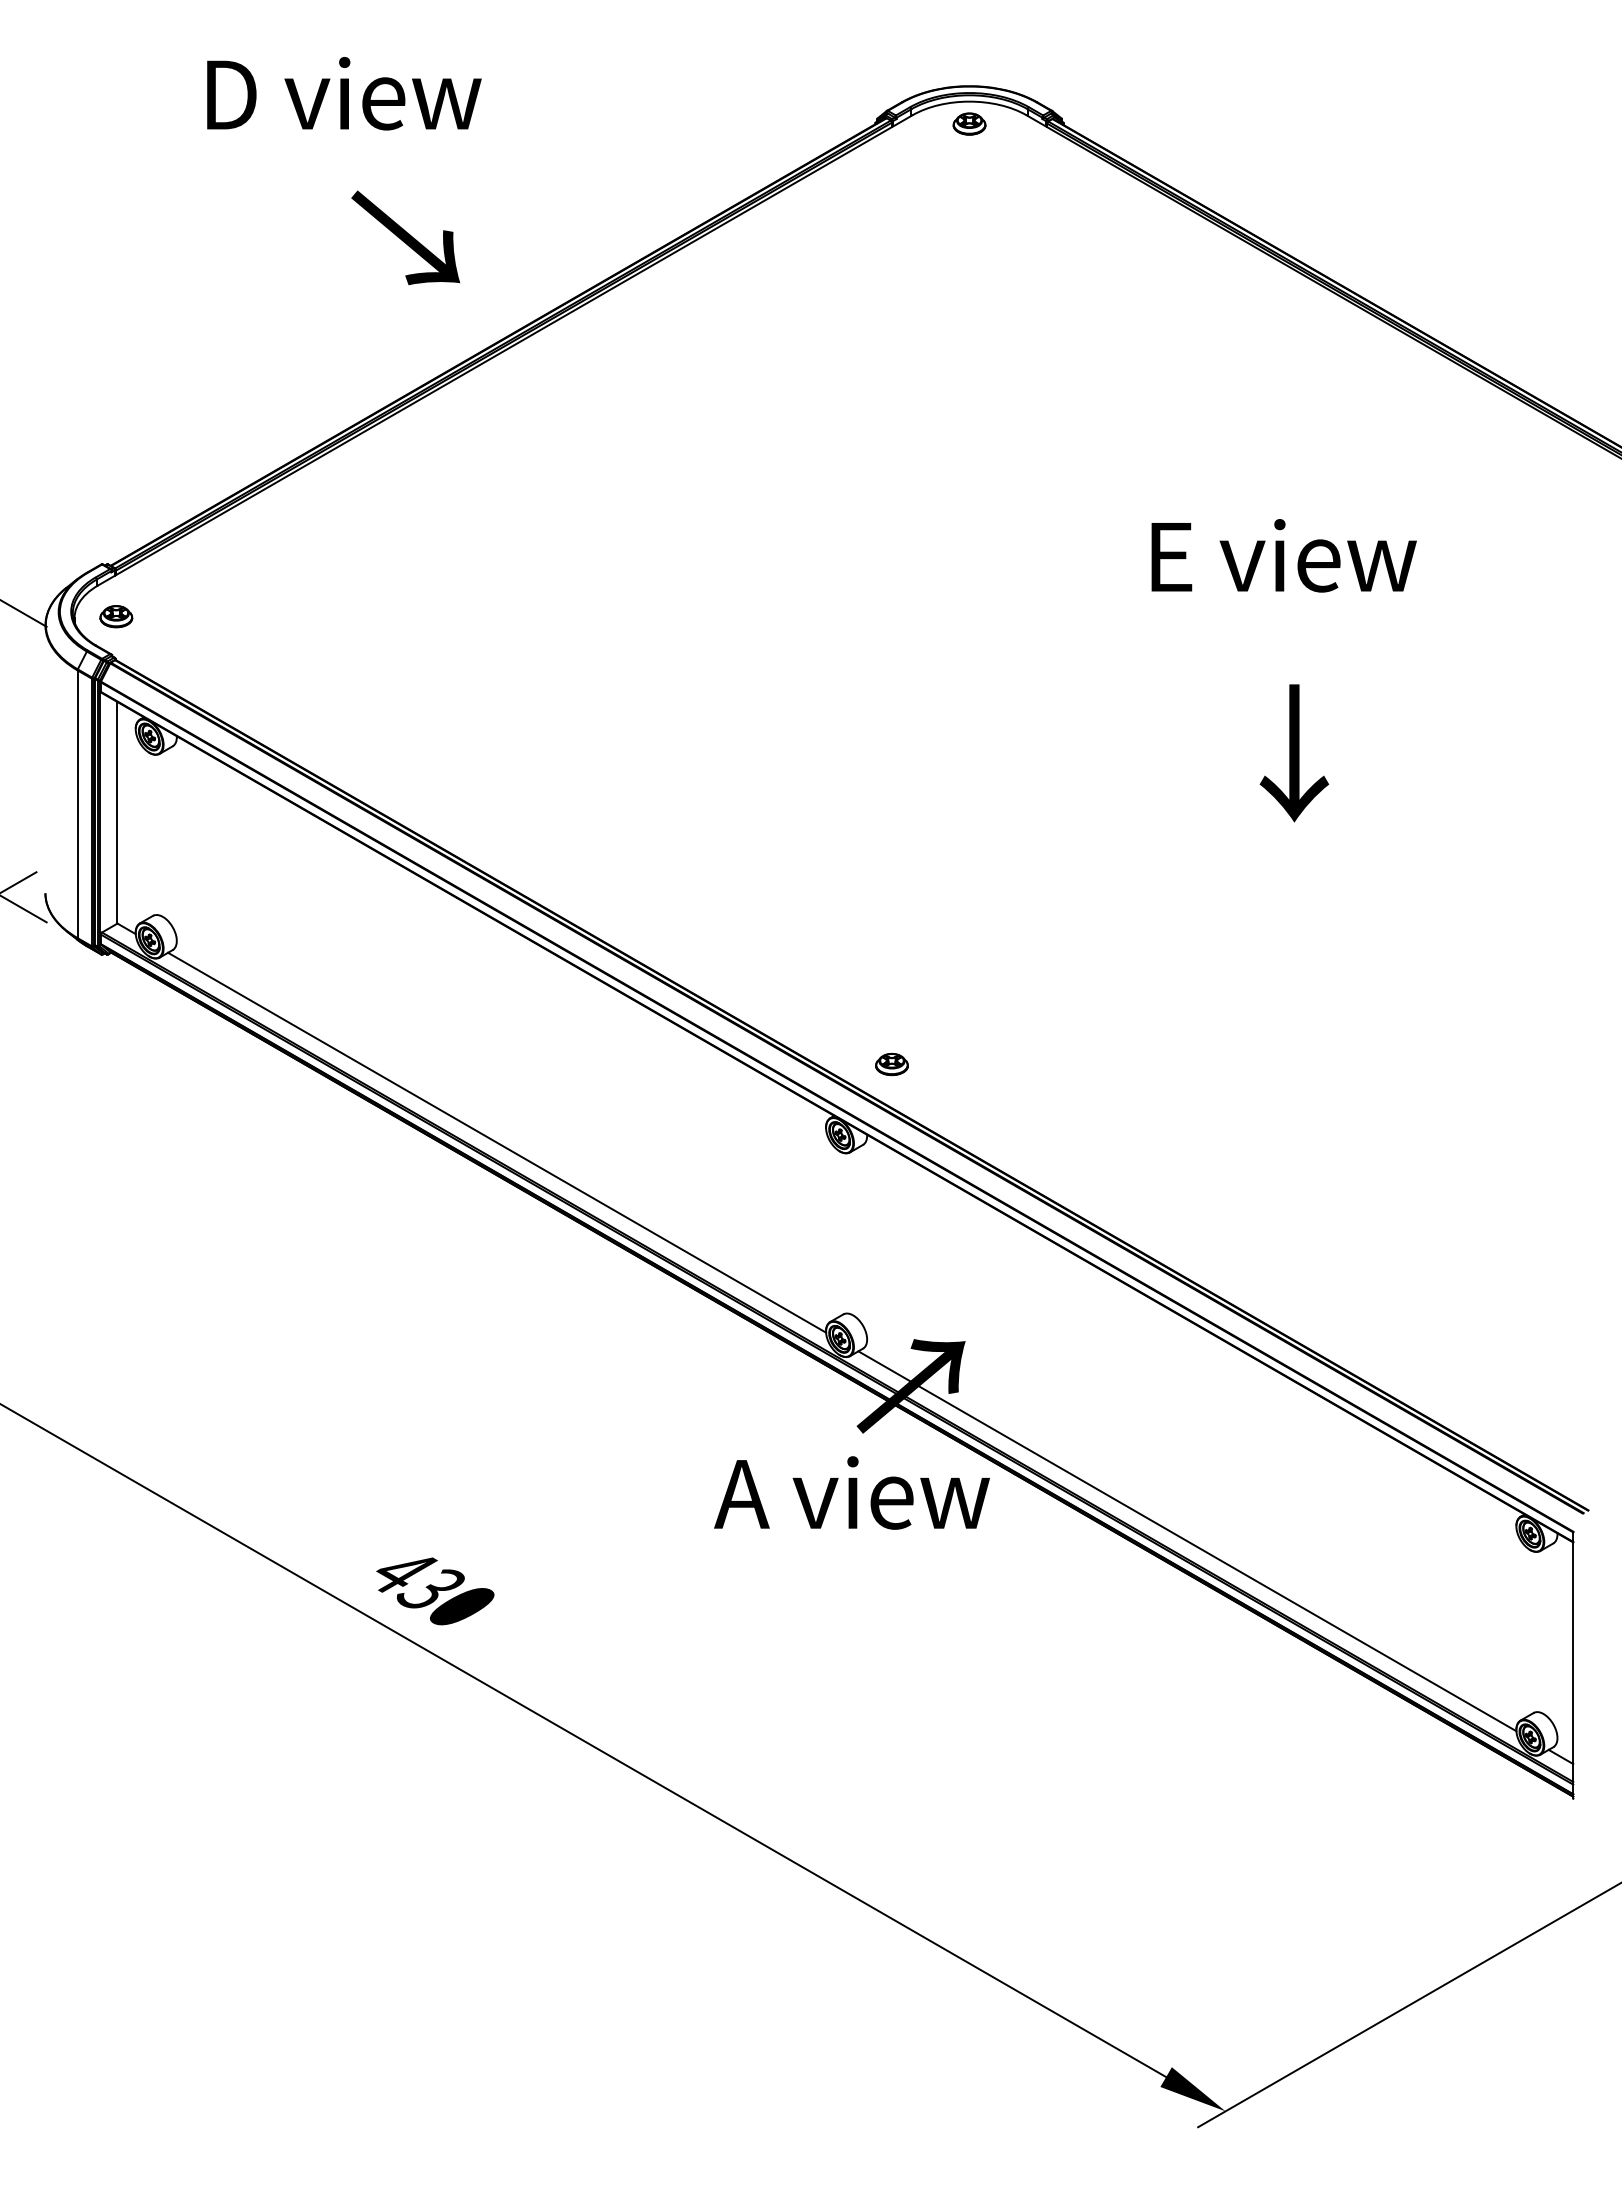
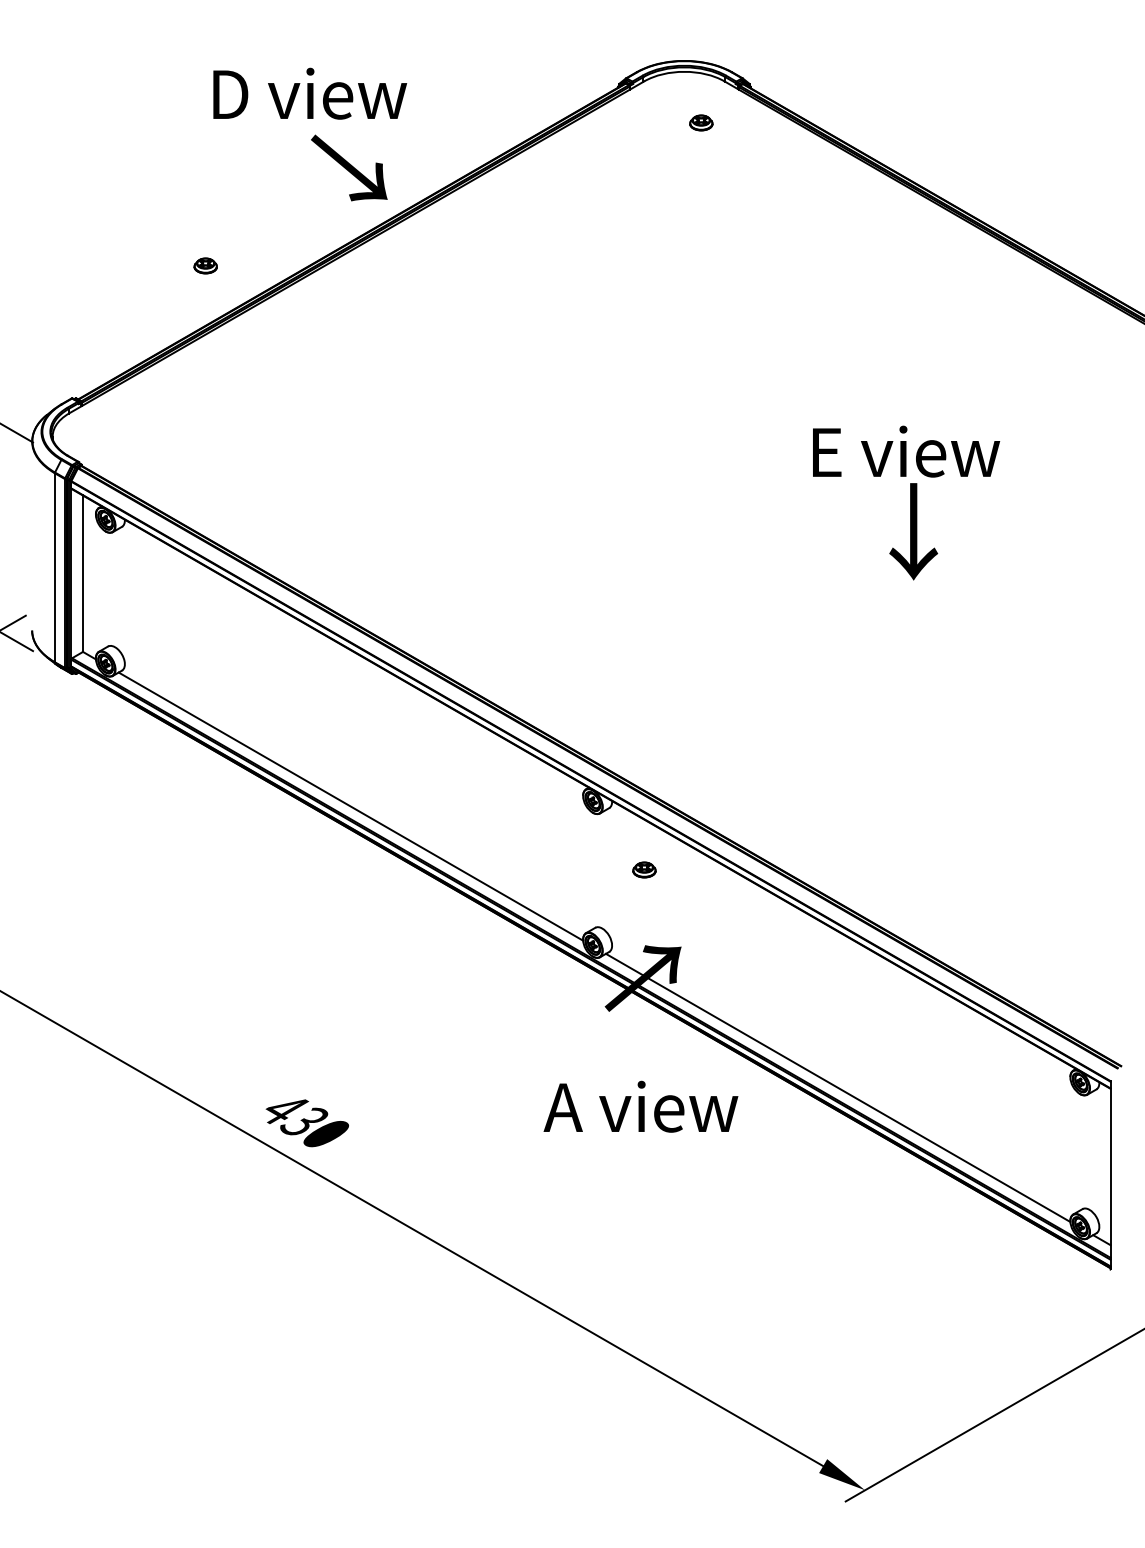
text: (344, 93) -> (310, 93), moved
part: (969, 123) -> (701, 122), moved
text: (405, 237) -> (349, 167), moved
text: (1283, 555) -> (905, 451), moved
part: (116, 616) -> (205, 265), moved
part: (891, 1064) -> (644, 869), moved
text: (851, 1492) -> (640, 1106), moved

